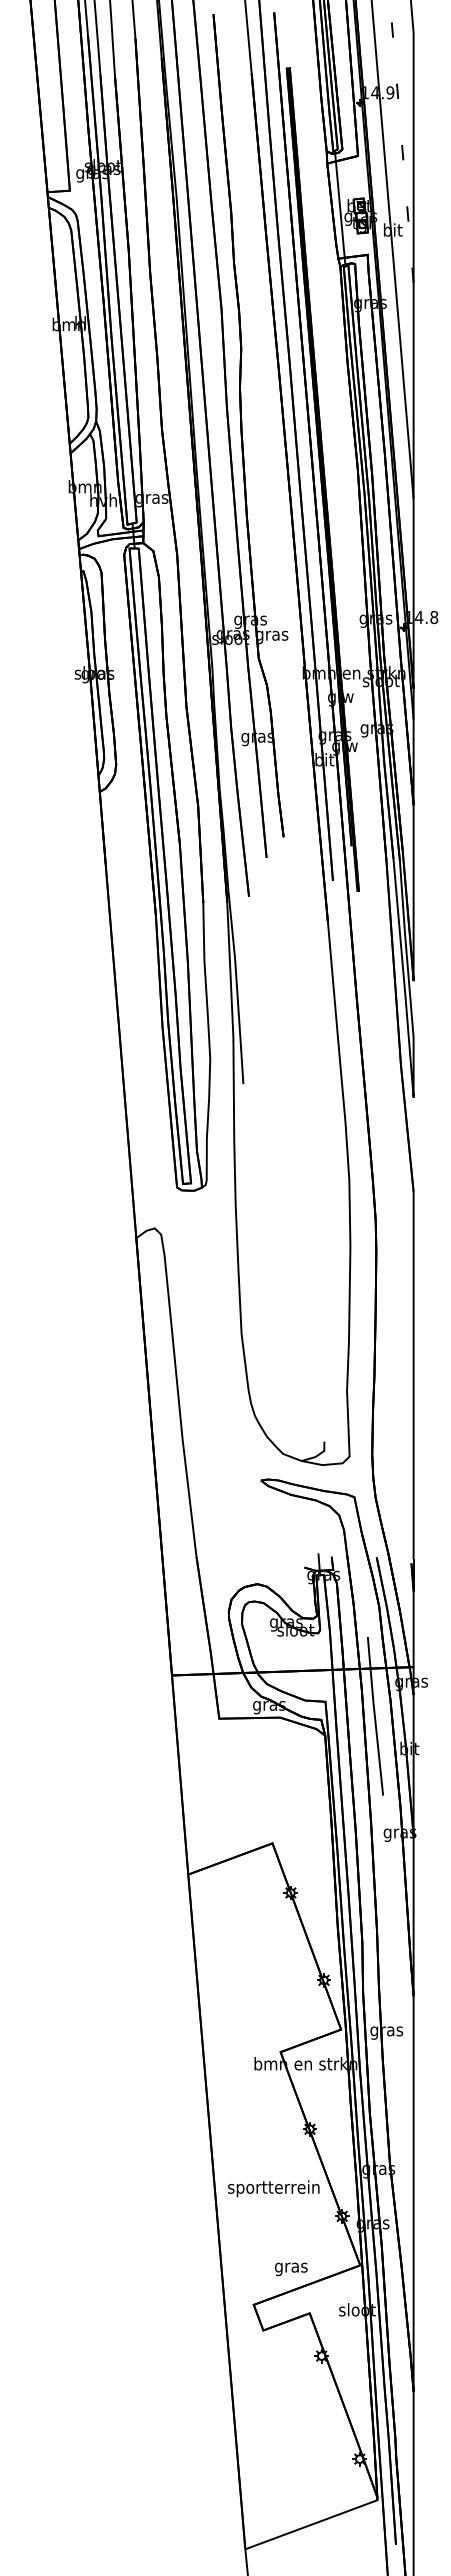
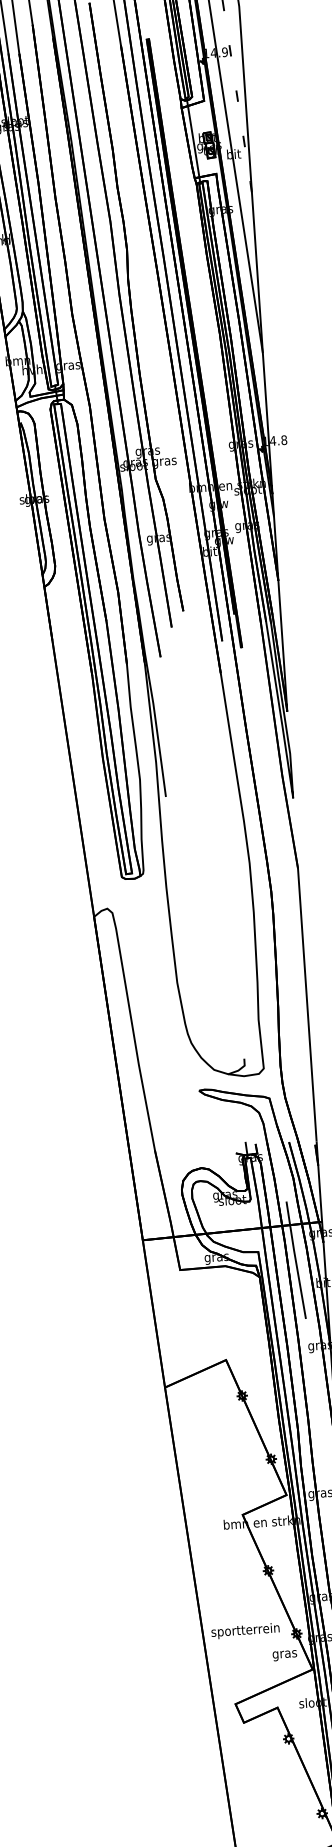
text: (273, 2188) -> (245, 1630), moved
text: (291, 2269) -> (285, 1655), moved

